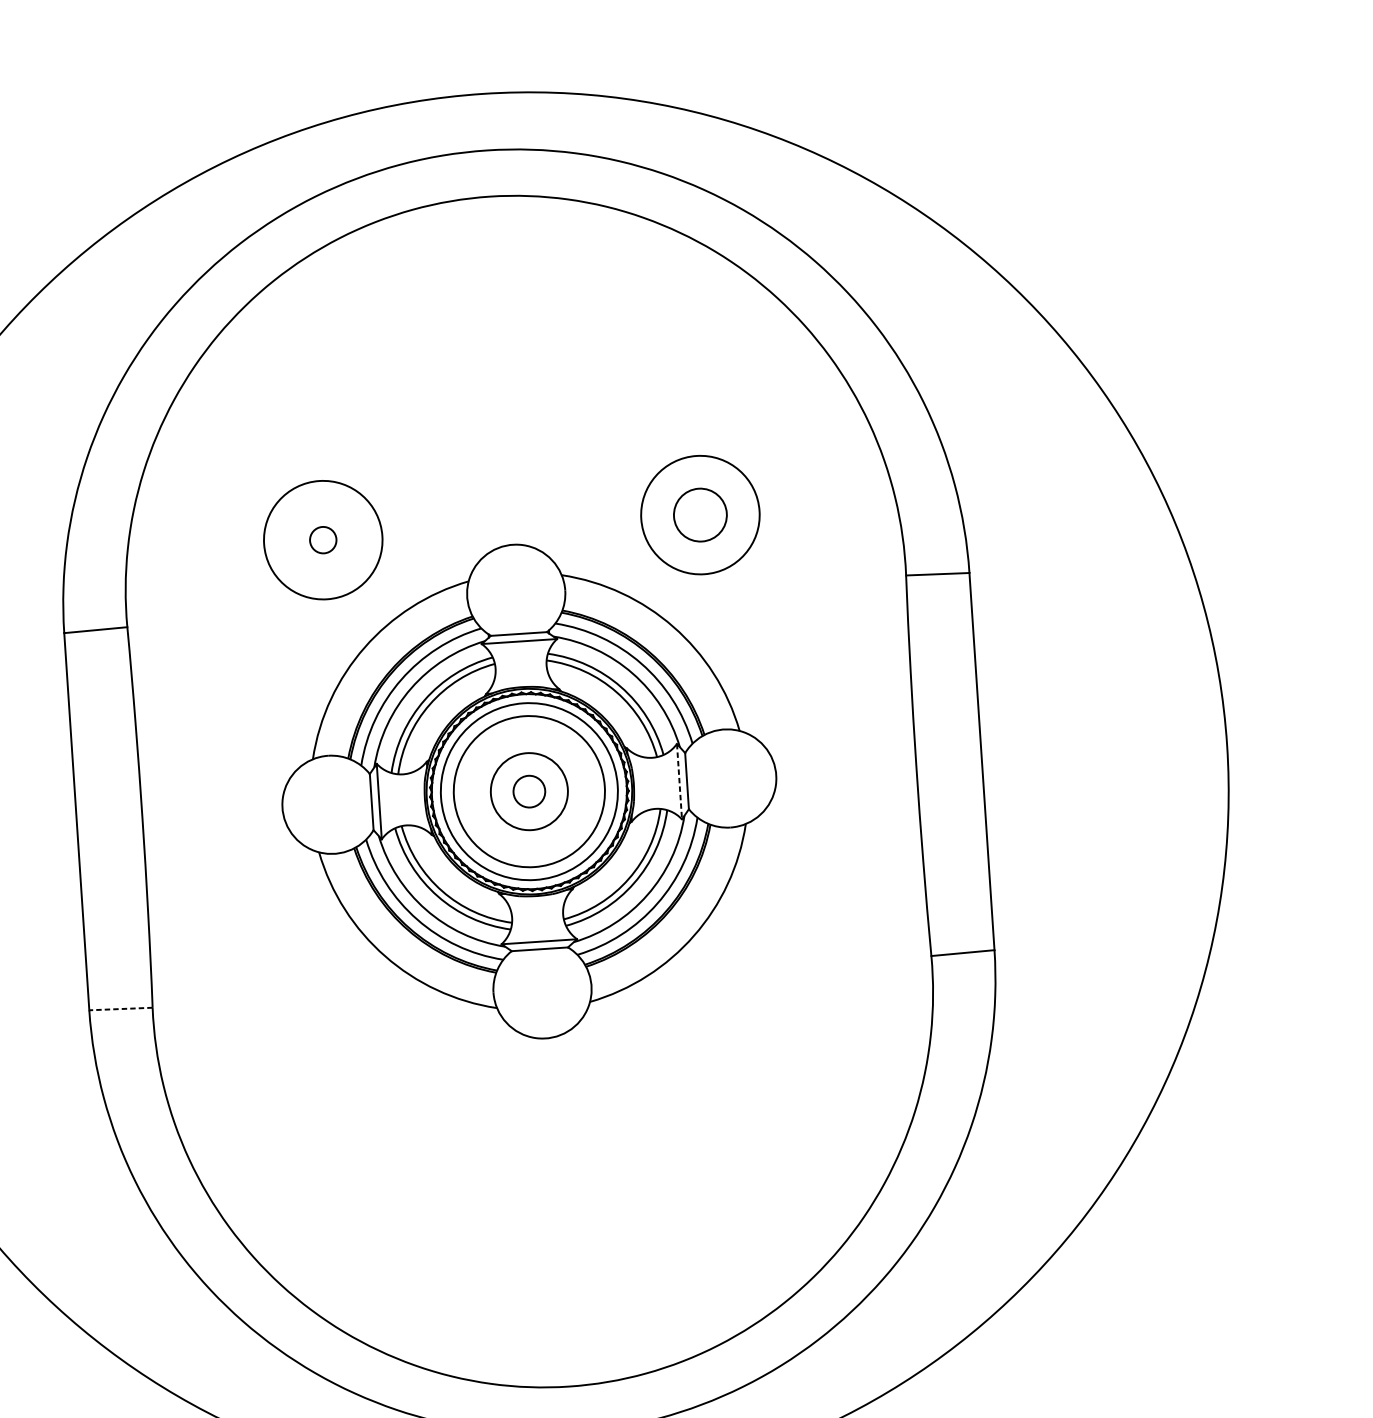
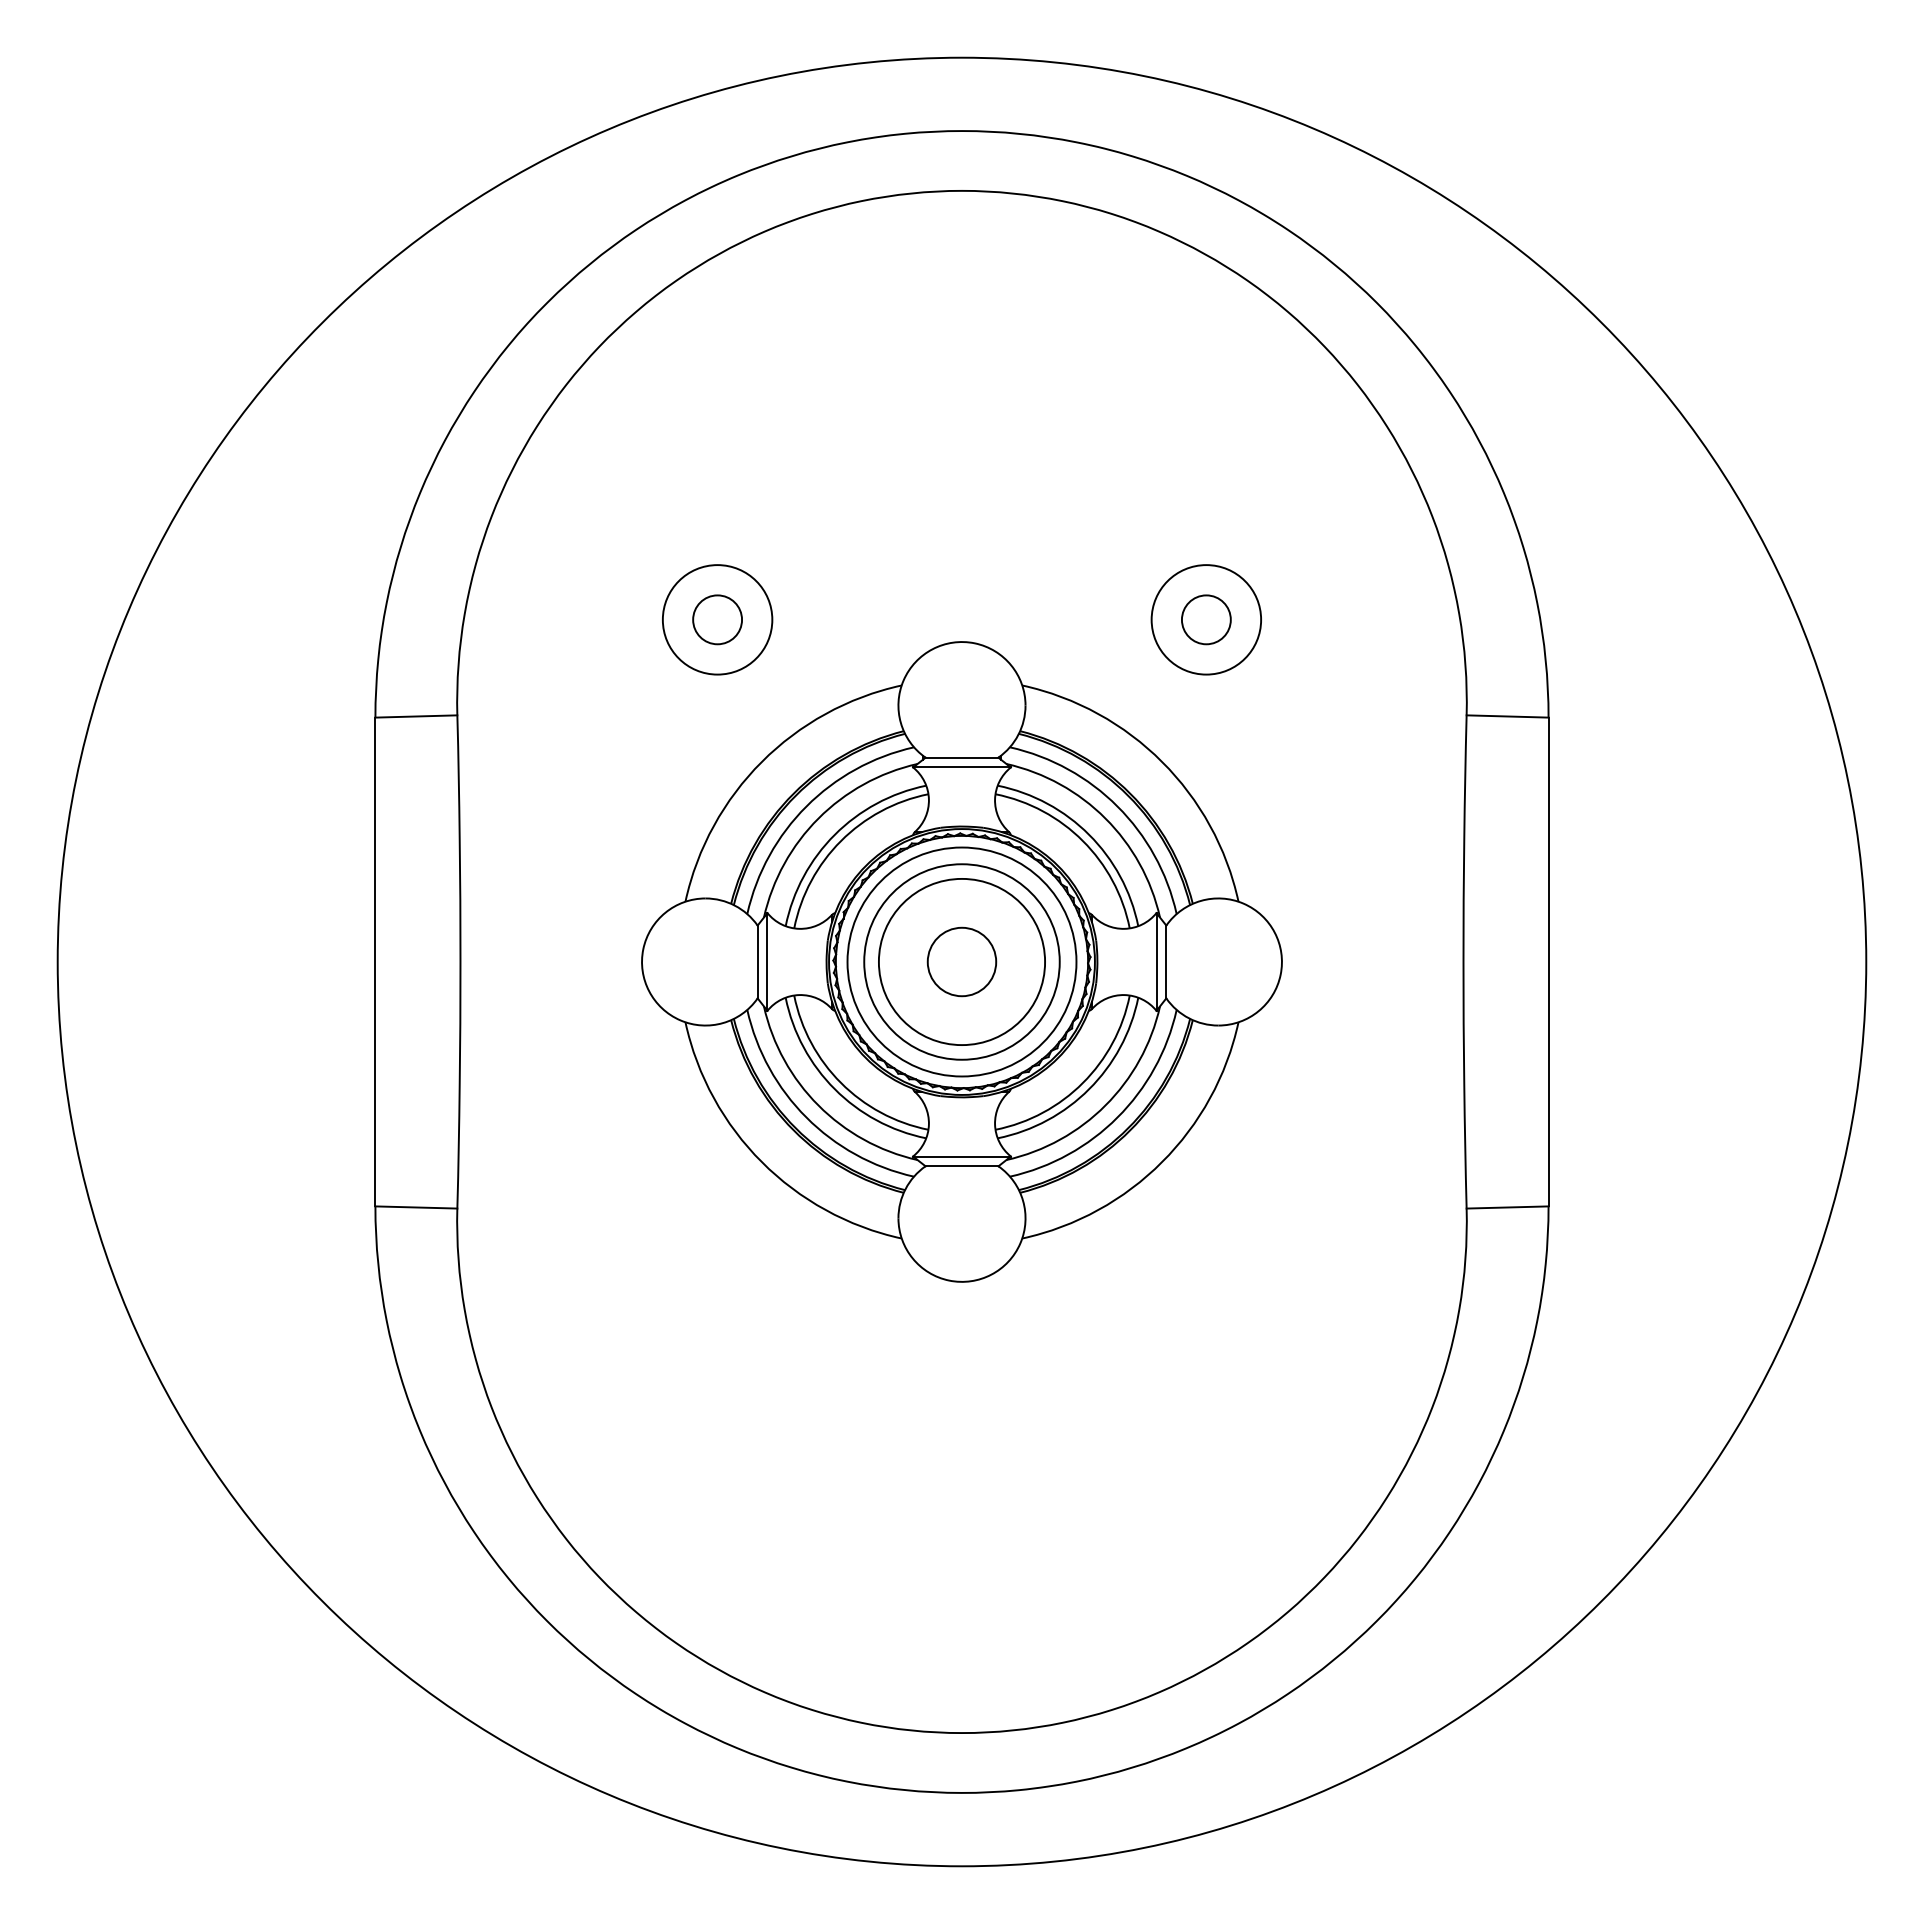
circle: (699, 514) -> (1205, 619), size x0.71
circle: (700, 514) -> (1206, 619), size x0.71
circle: (323, 539) -> (717, 619), size x0.71
circle: (323, 539) -> (717, 619), size x1.43
line: (679, 782) -> (1156, 962), dashed -> solid
circle: (528, 791) -> (961, 961), size x1.67
circle: (528, 791) -> (961, 961), size x1.67
line: (121, 1009) -> (416, 1207), dashed -> solid

